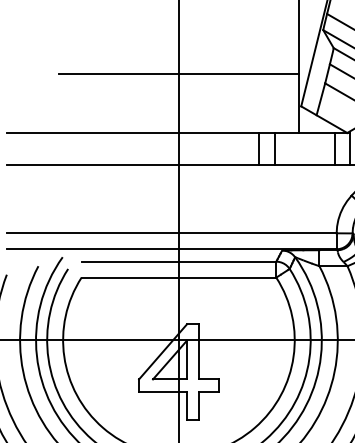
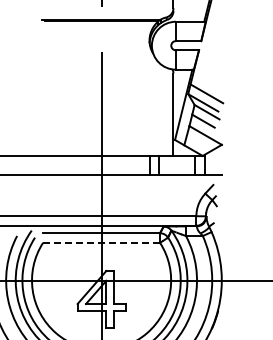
line: (178, 73) -> (101, 120), removed
line: (180, 277) -> (102, 242), solid -> dashed

